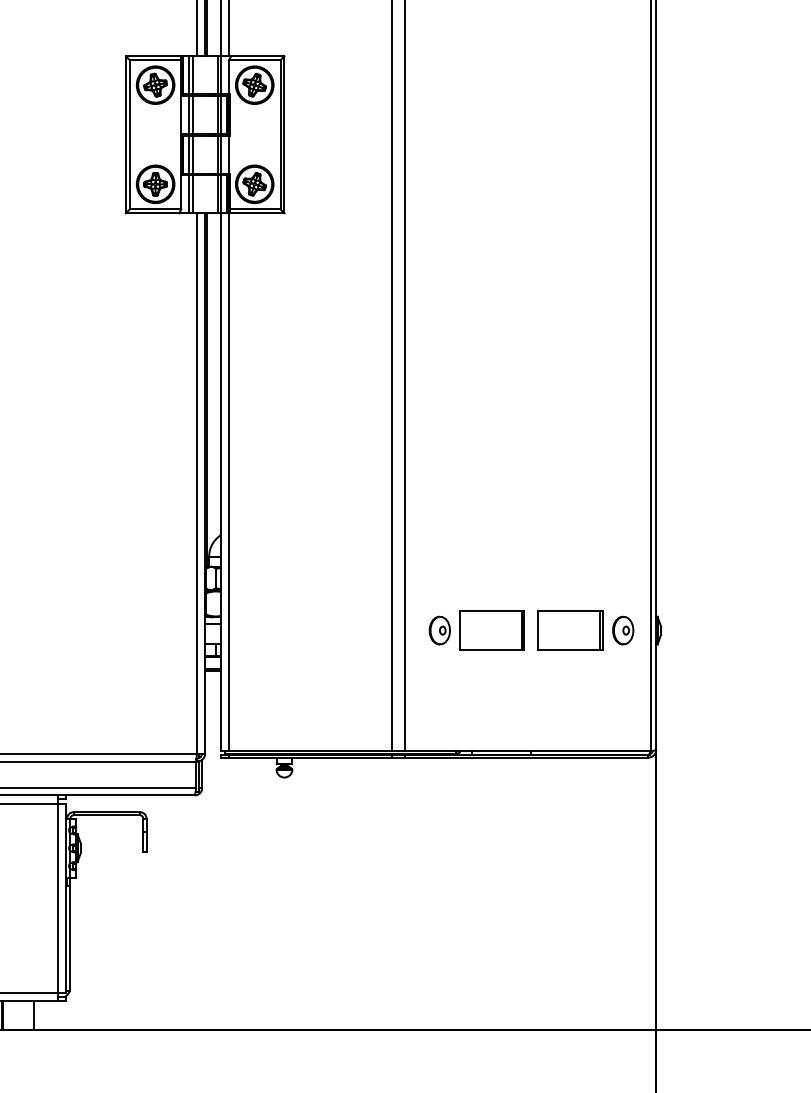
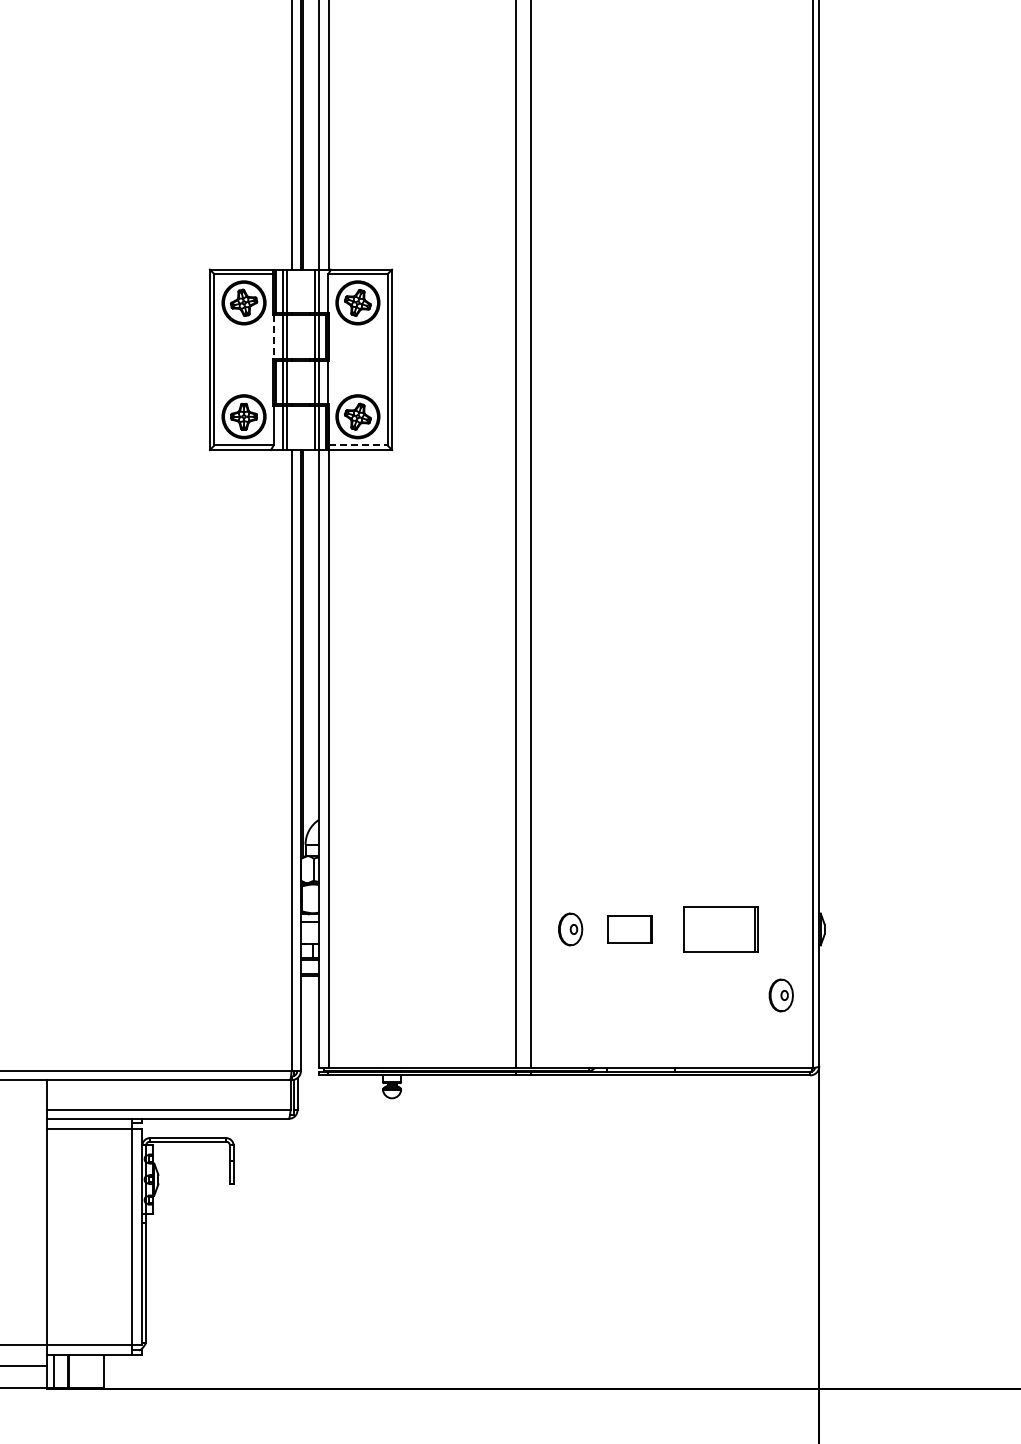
line: (181, 115) -> (273, 337), solid -> dashed
line: (255, 209) -> (358, 445), solid -> dashed
part: (491, 630) -> (629, 929), size x0.6
part: (622, 630) -> (780, 995), moved

